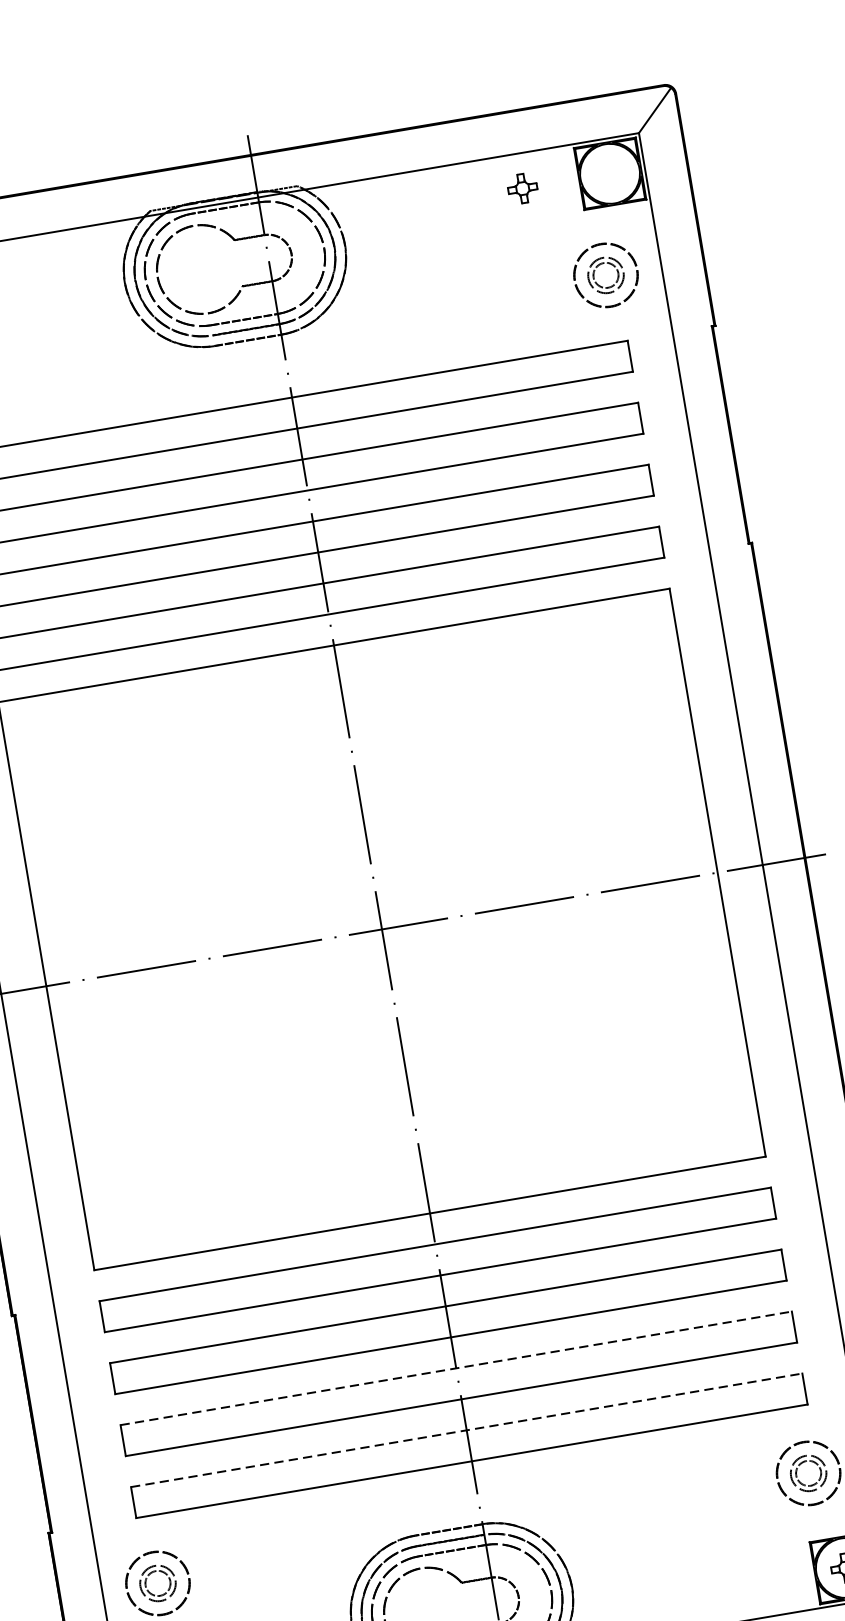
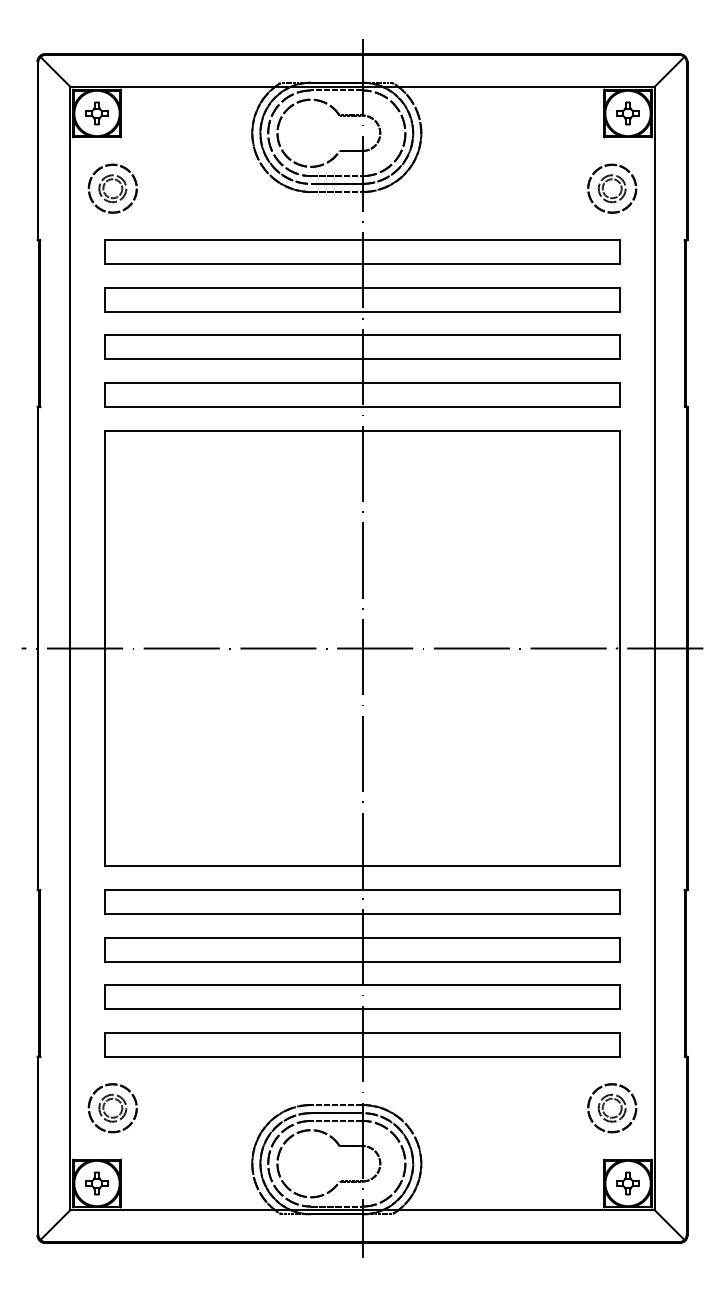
part: (522, 188) -> (627, 113), moved
line: (456, 1368) -> (362, 985), dashed -> solid
line: (466, 1429) -> (362, 1032), dashed -> solid

